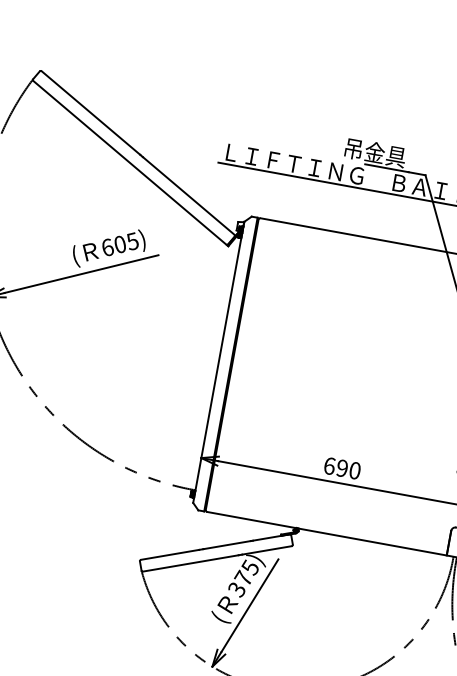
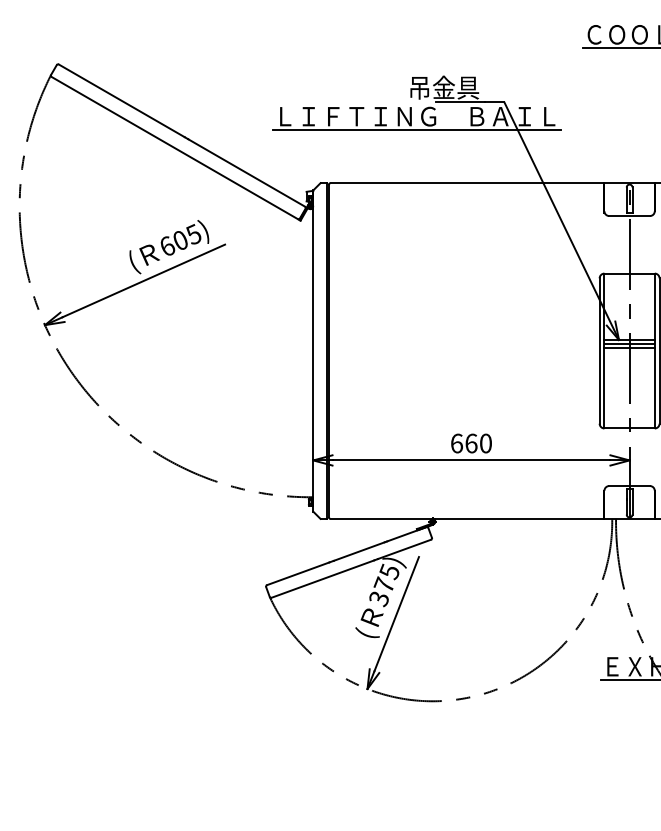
text: (342, 468) -> (471, 443), 690 -> 660

